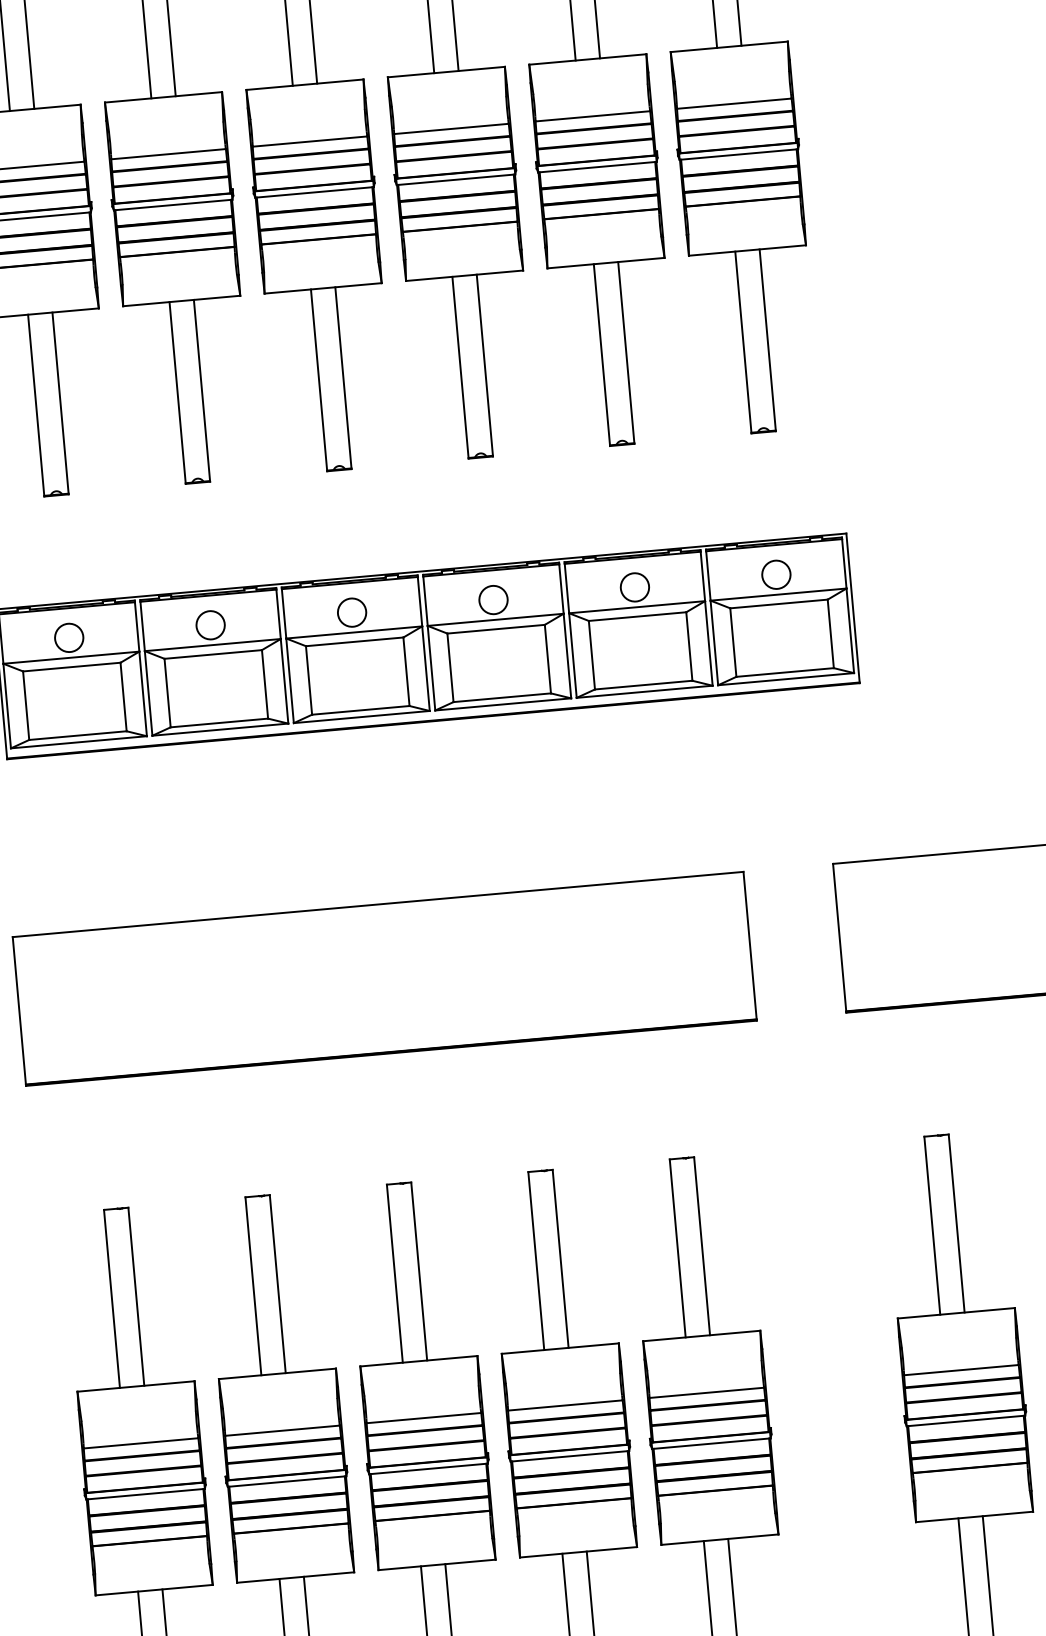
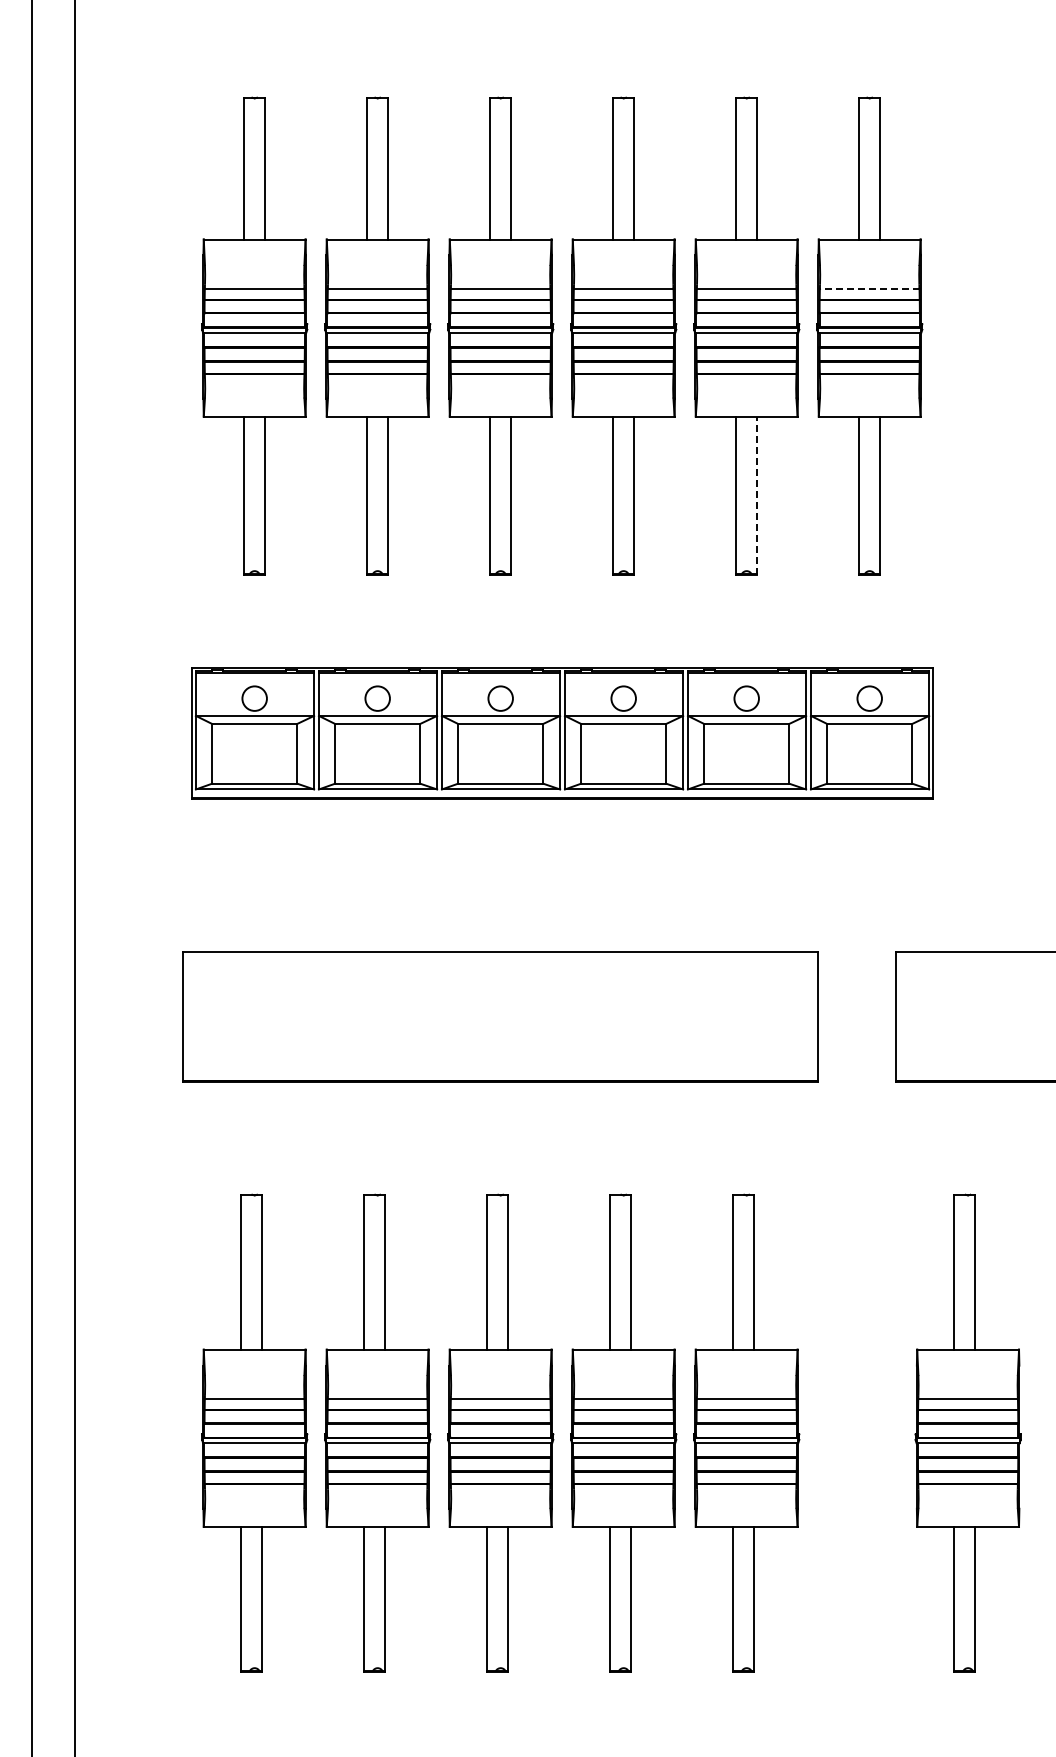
line: (734, 103) -> (869, 288), solid -> dashed
line: (626, 352) -> (757, 495), solid -> dashed

